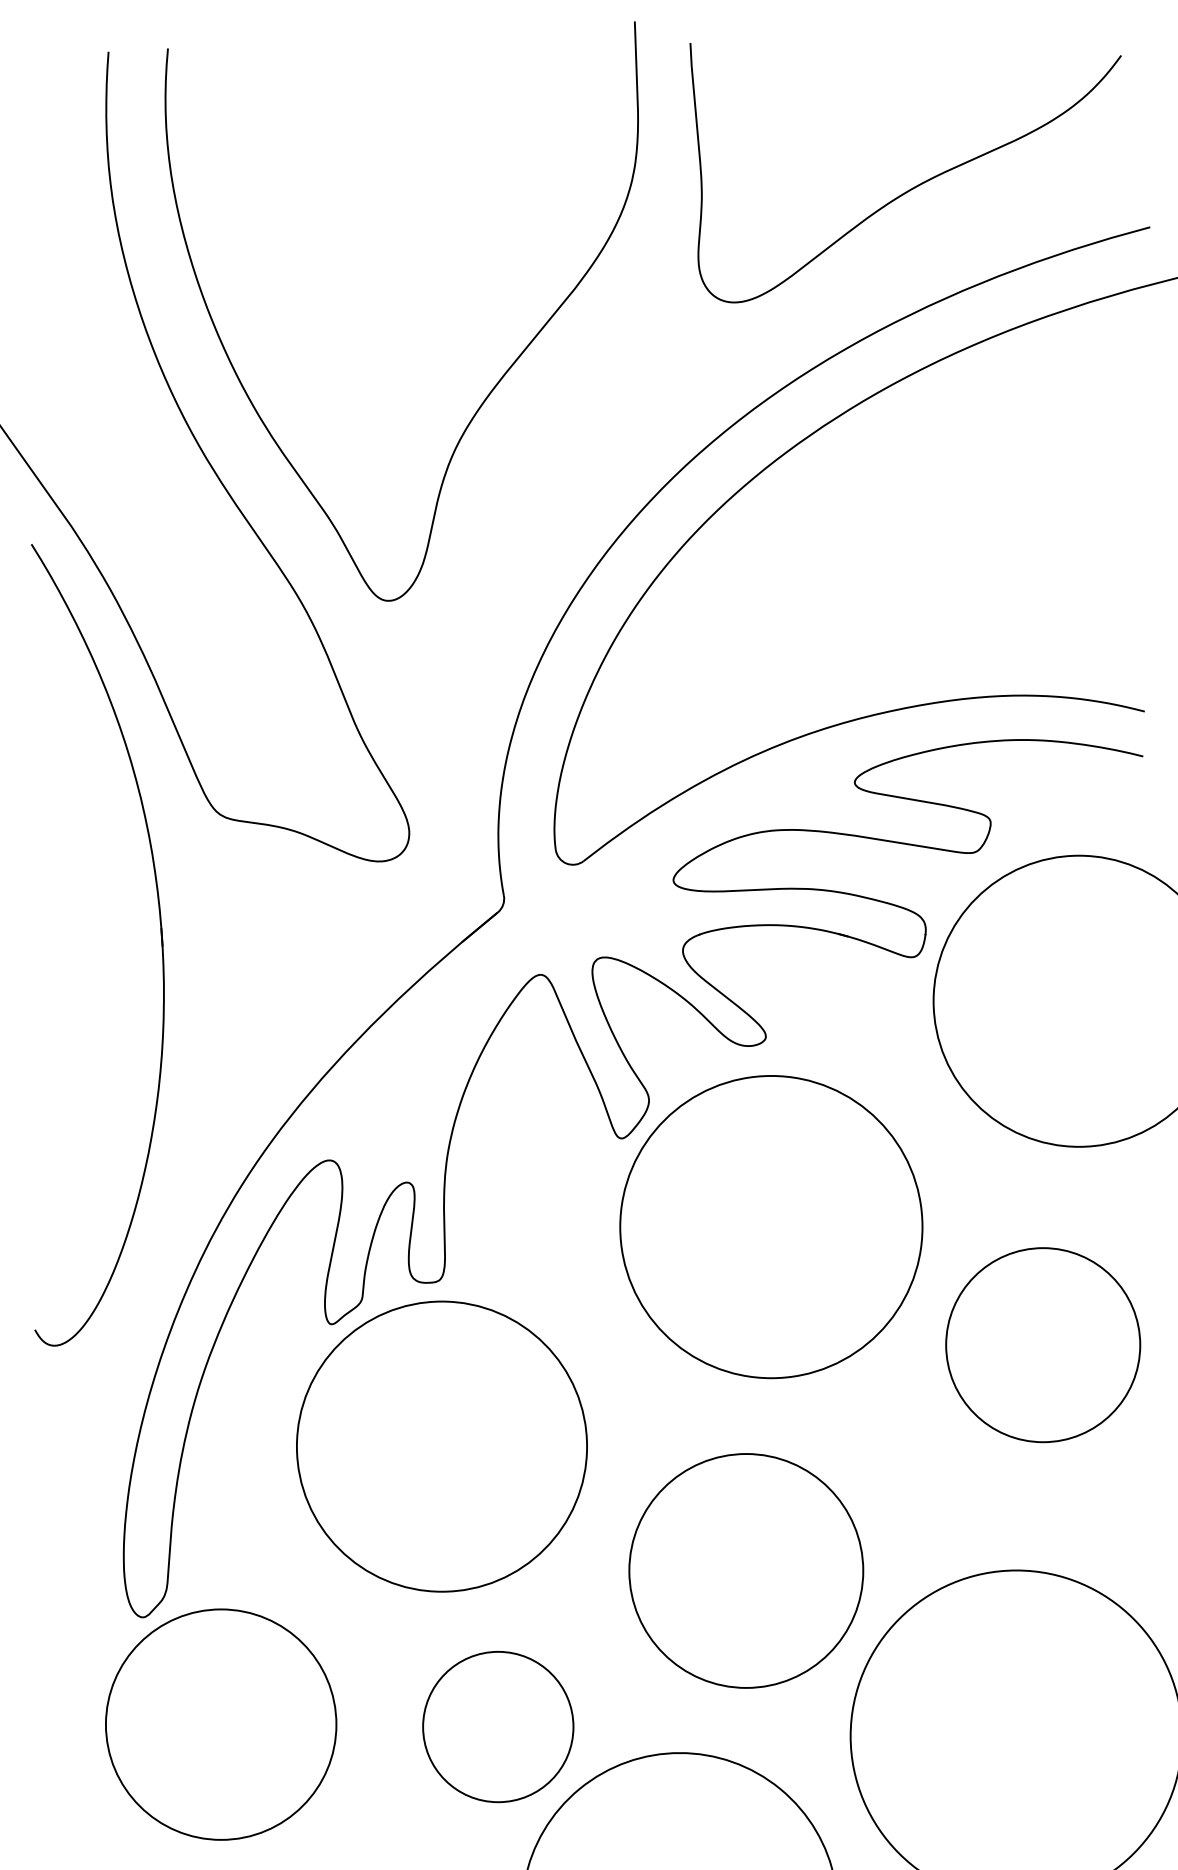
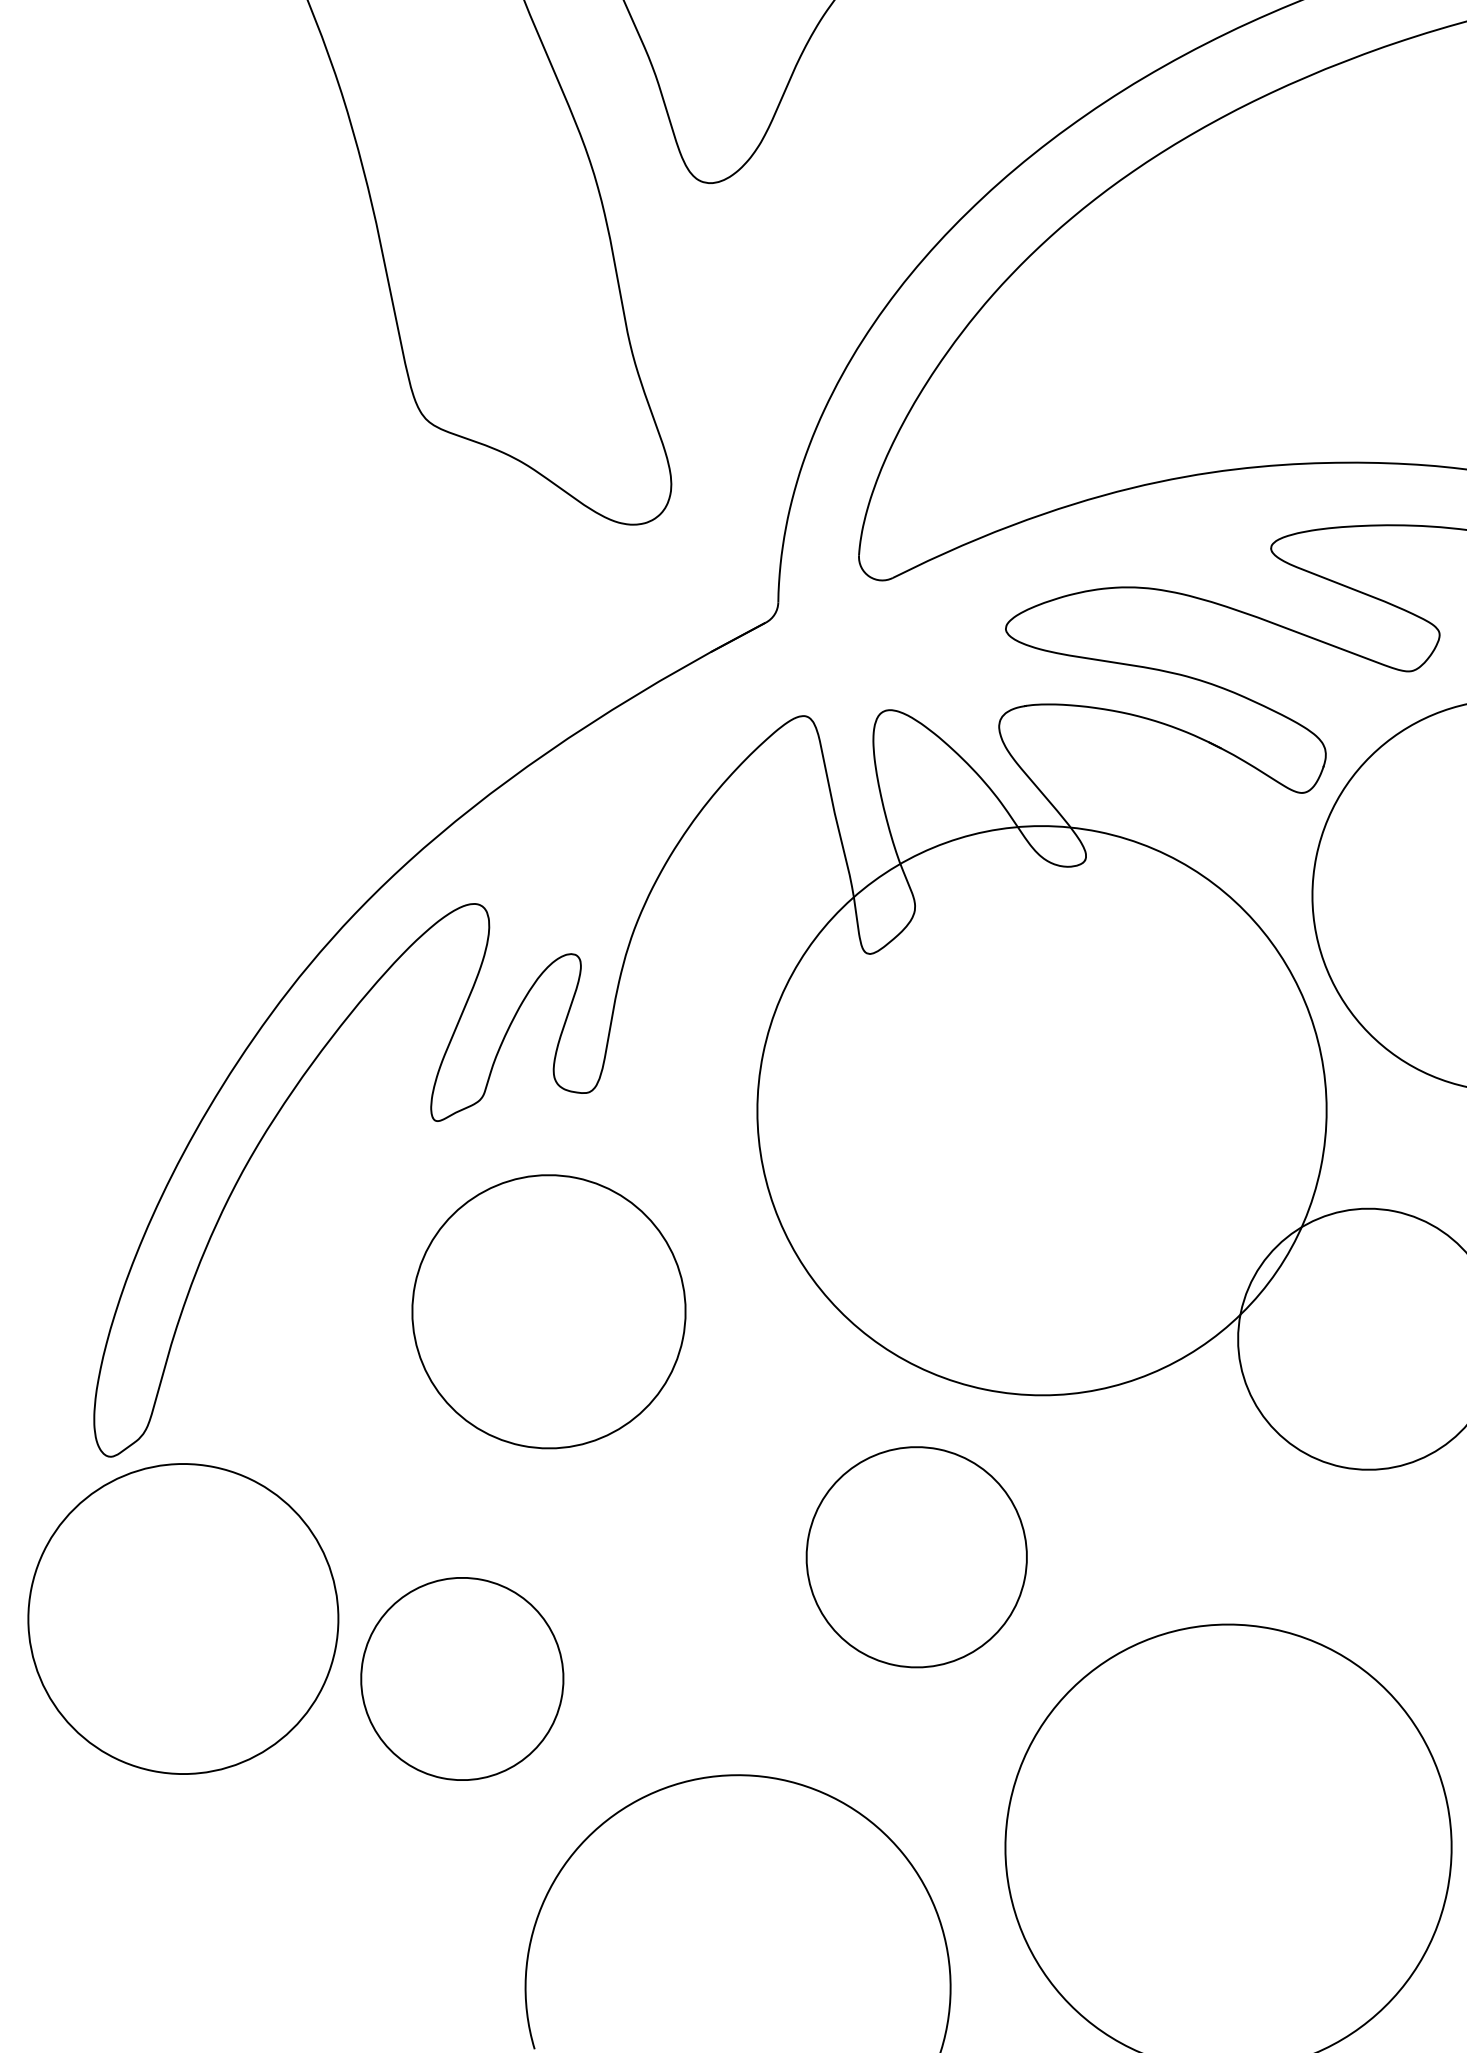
part: (160, 935) -> (315, 562), removed
circle: (771, 1226) -> (1042, 1109), size x1.4
circle: (441, 1446) -> (548, 1311), size x0.7
circle: (746, 1570) -> (917, 1556), size x0.7
circle: (498, 1727) -> (462, 1679), moved

